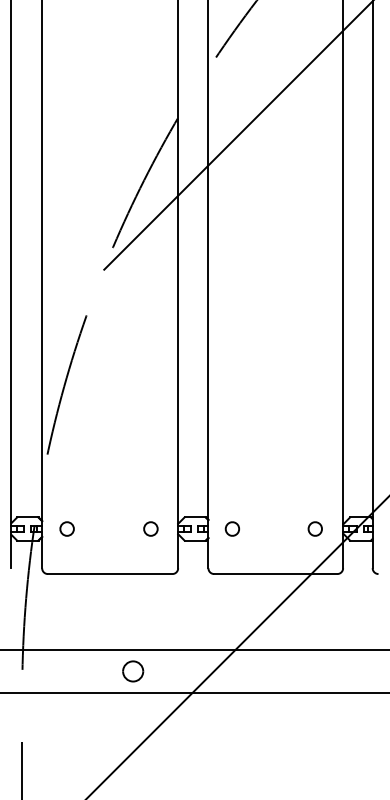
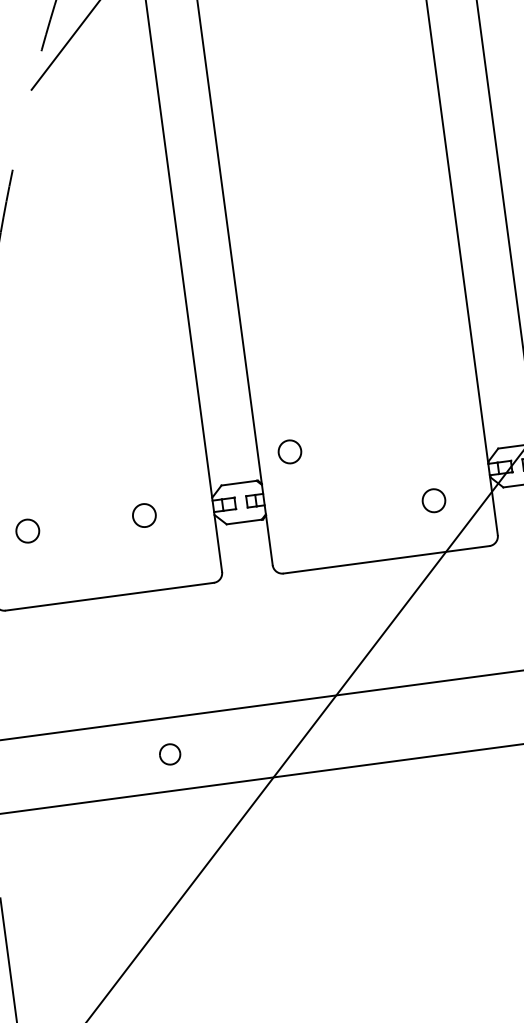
part: (150, 528) -> (143, 514), moved
part: (231, 528) -> (288, 451), moved
part: (314, 528) -> (432, 500), moved
part: (133, 671) -> (170, 754), size x0.6

